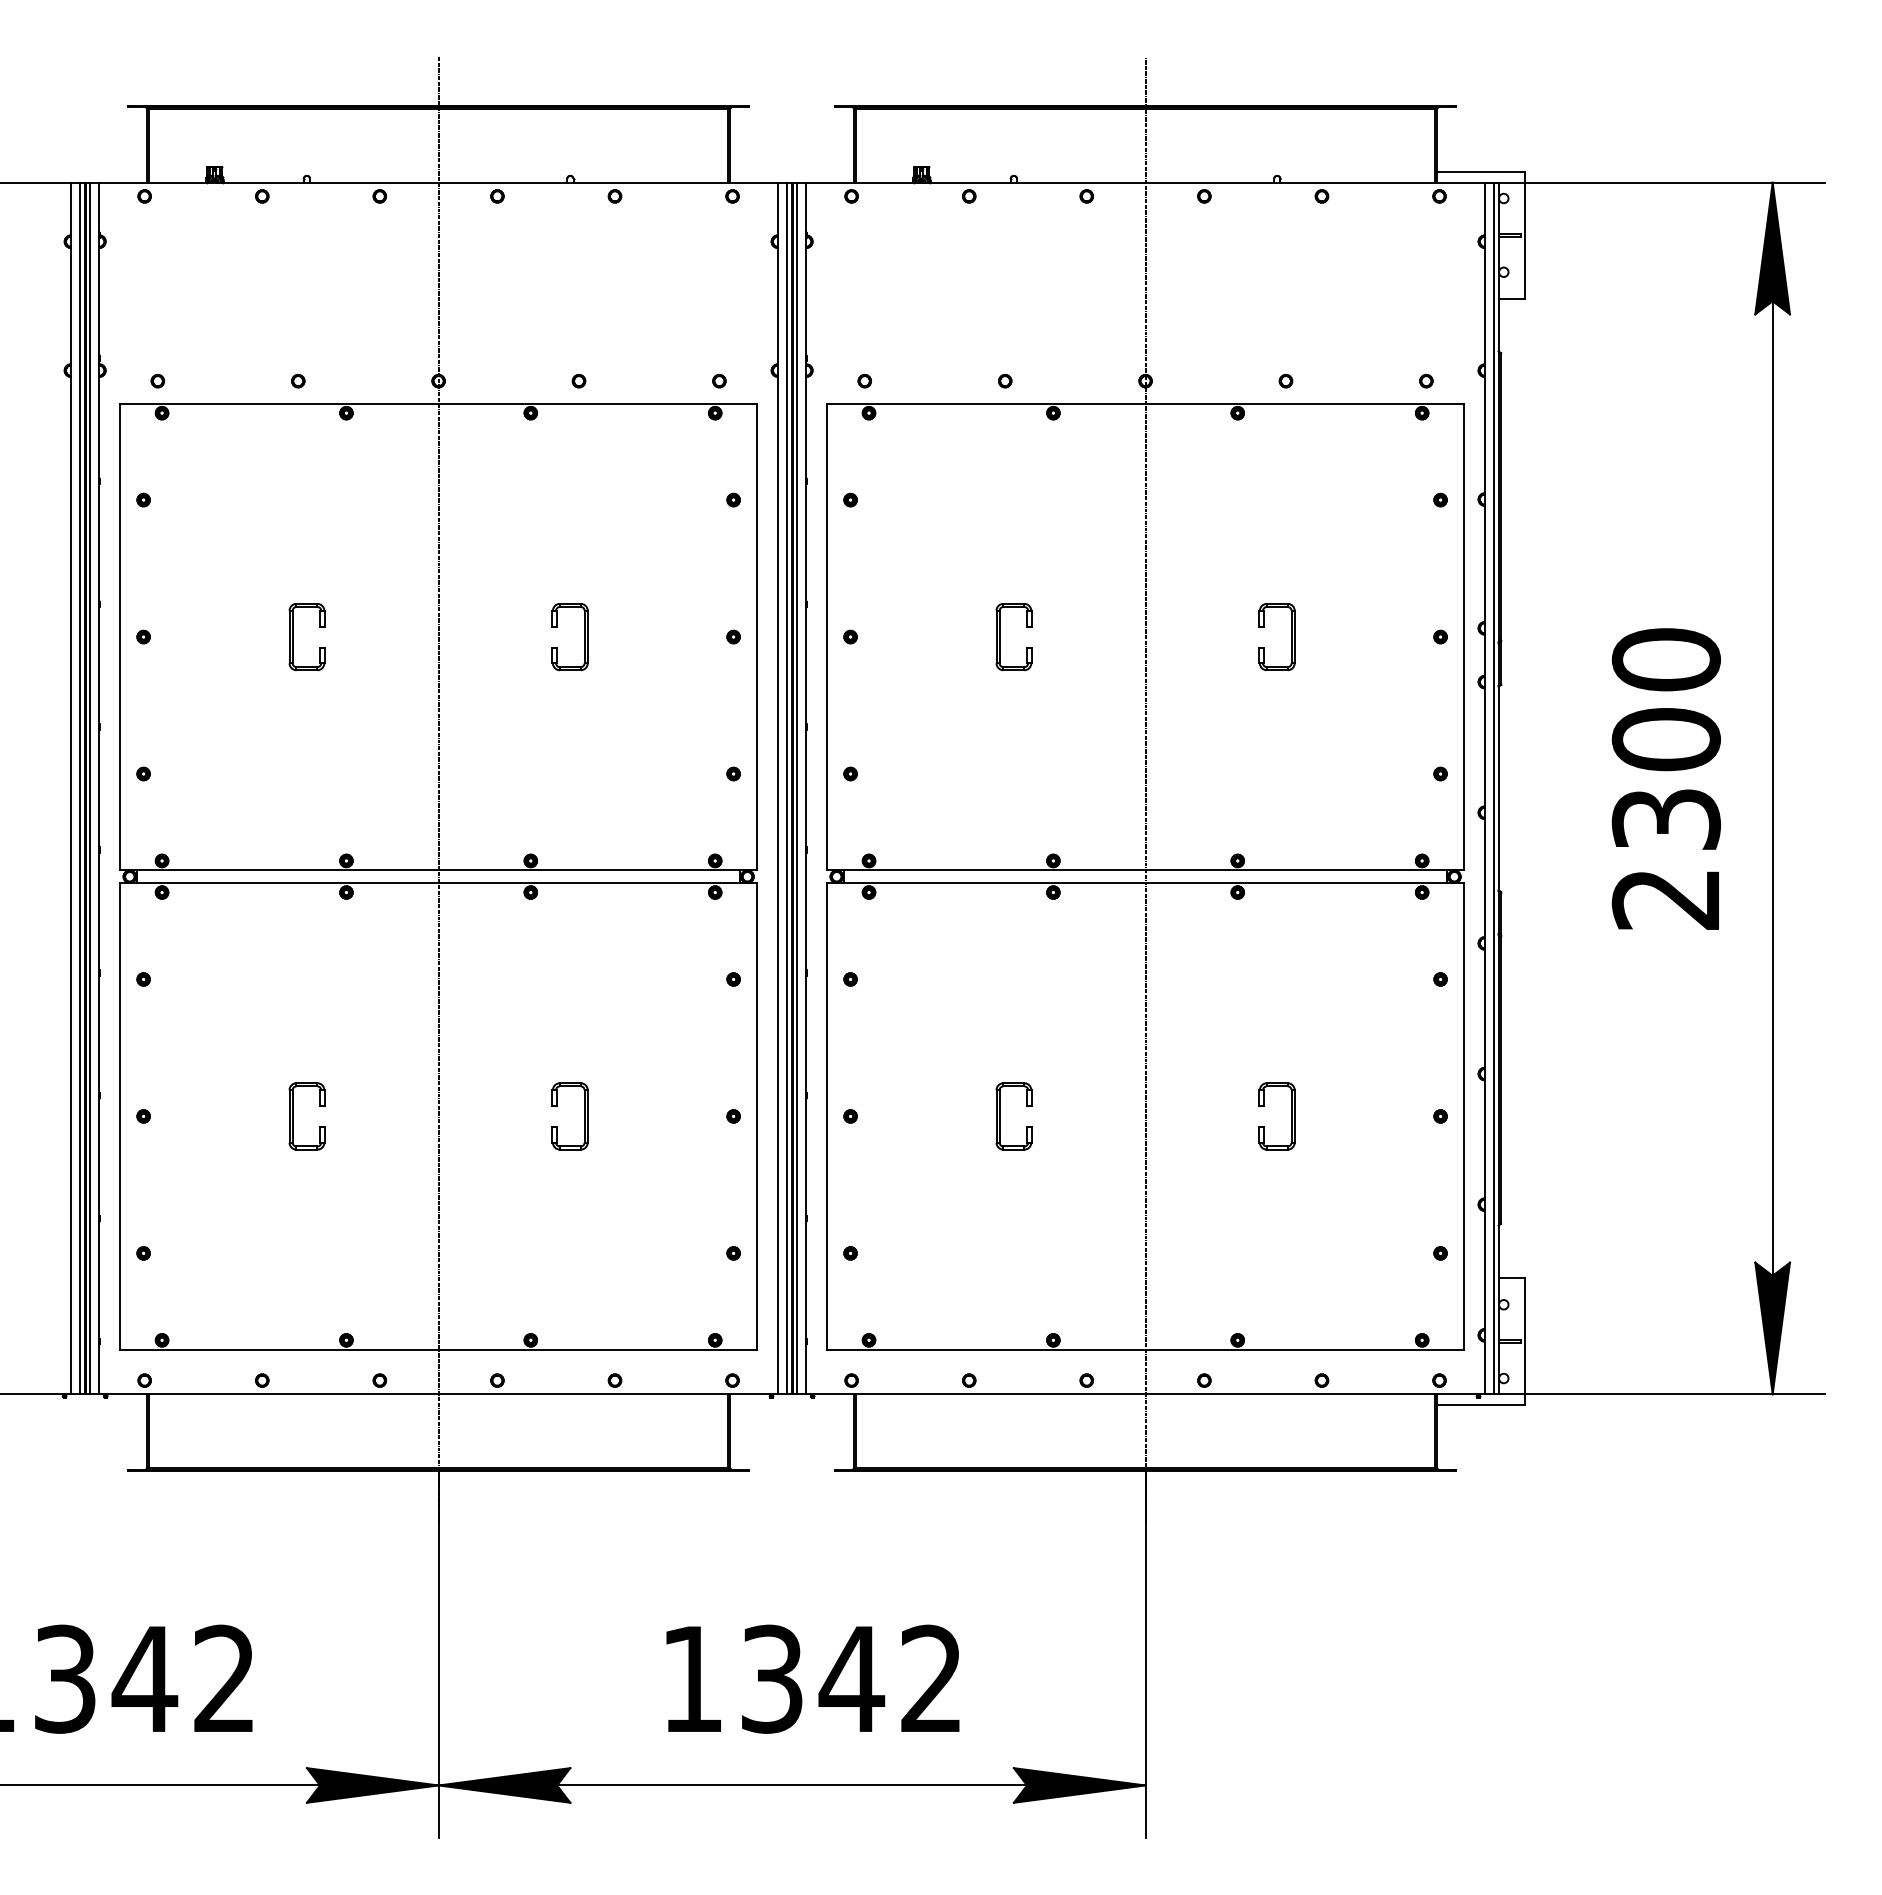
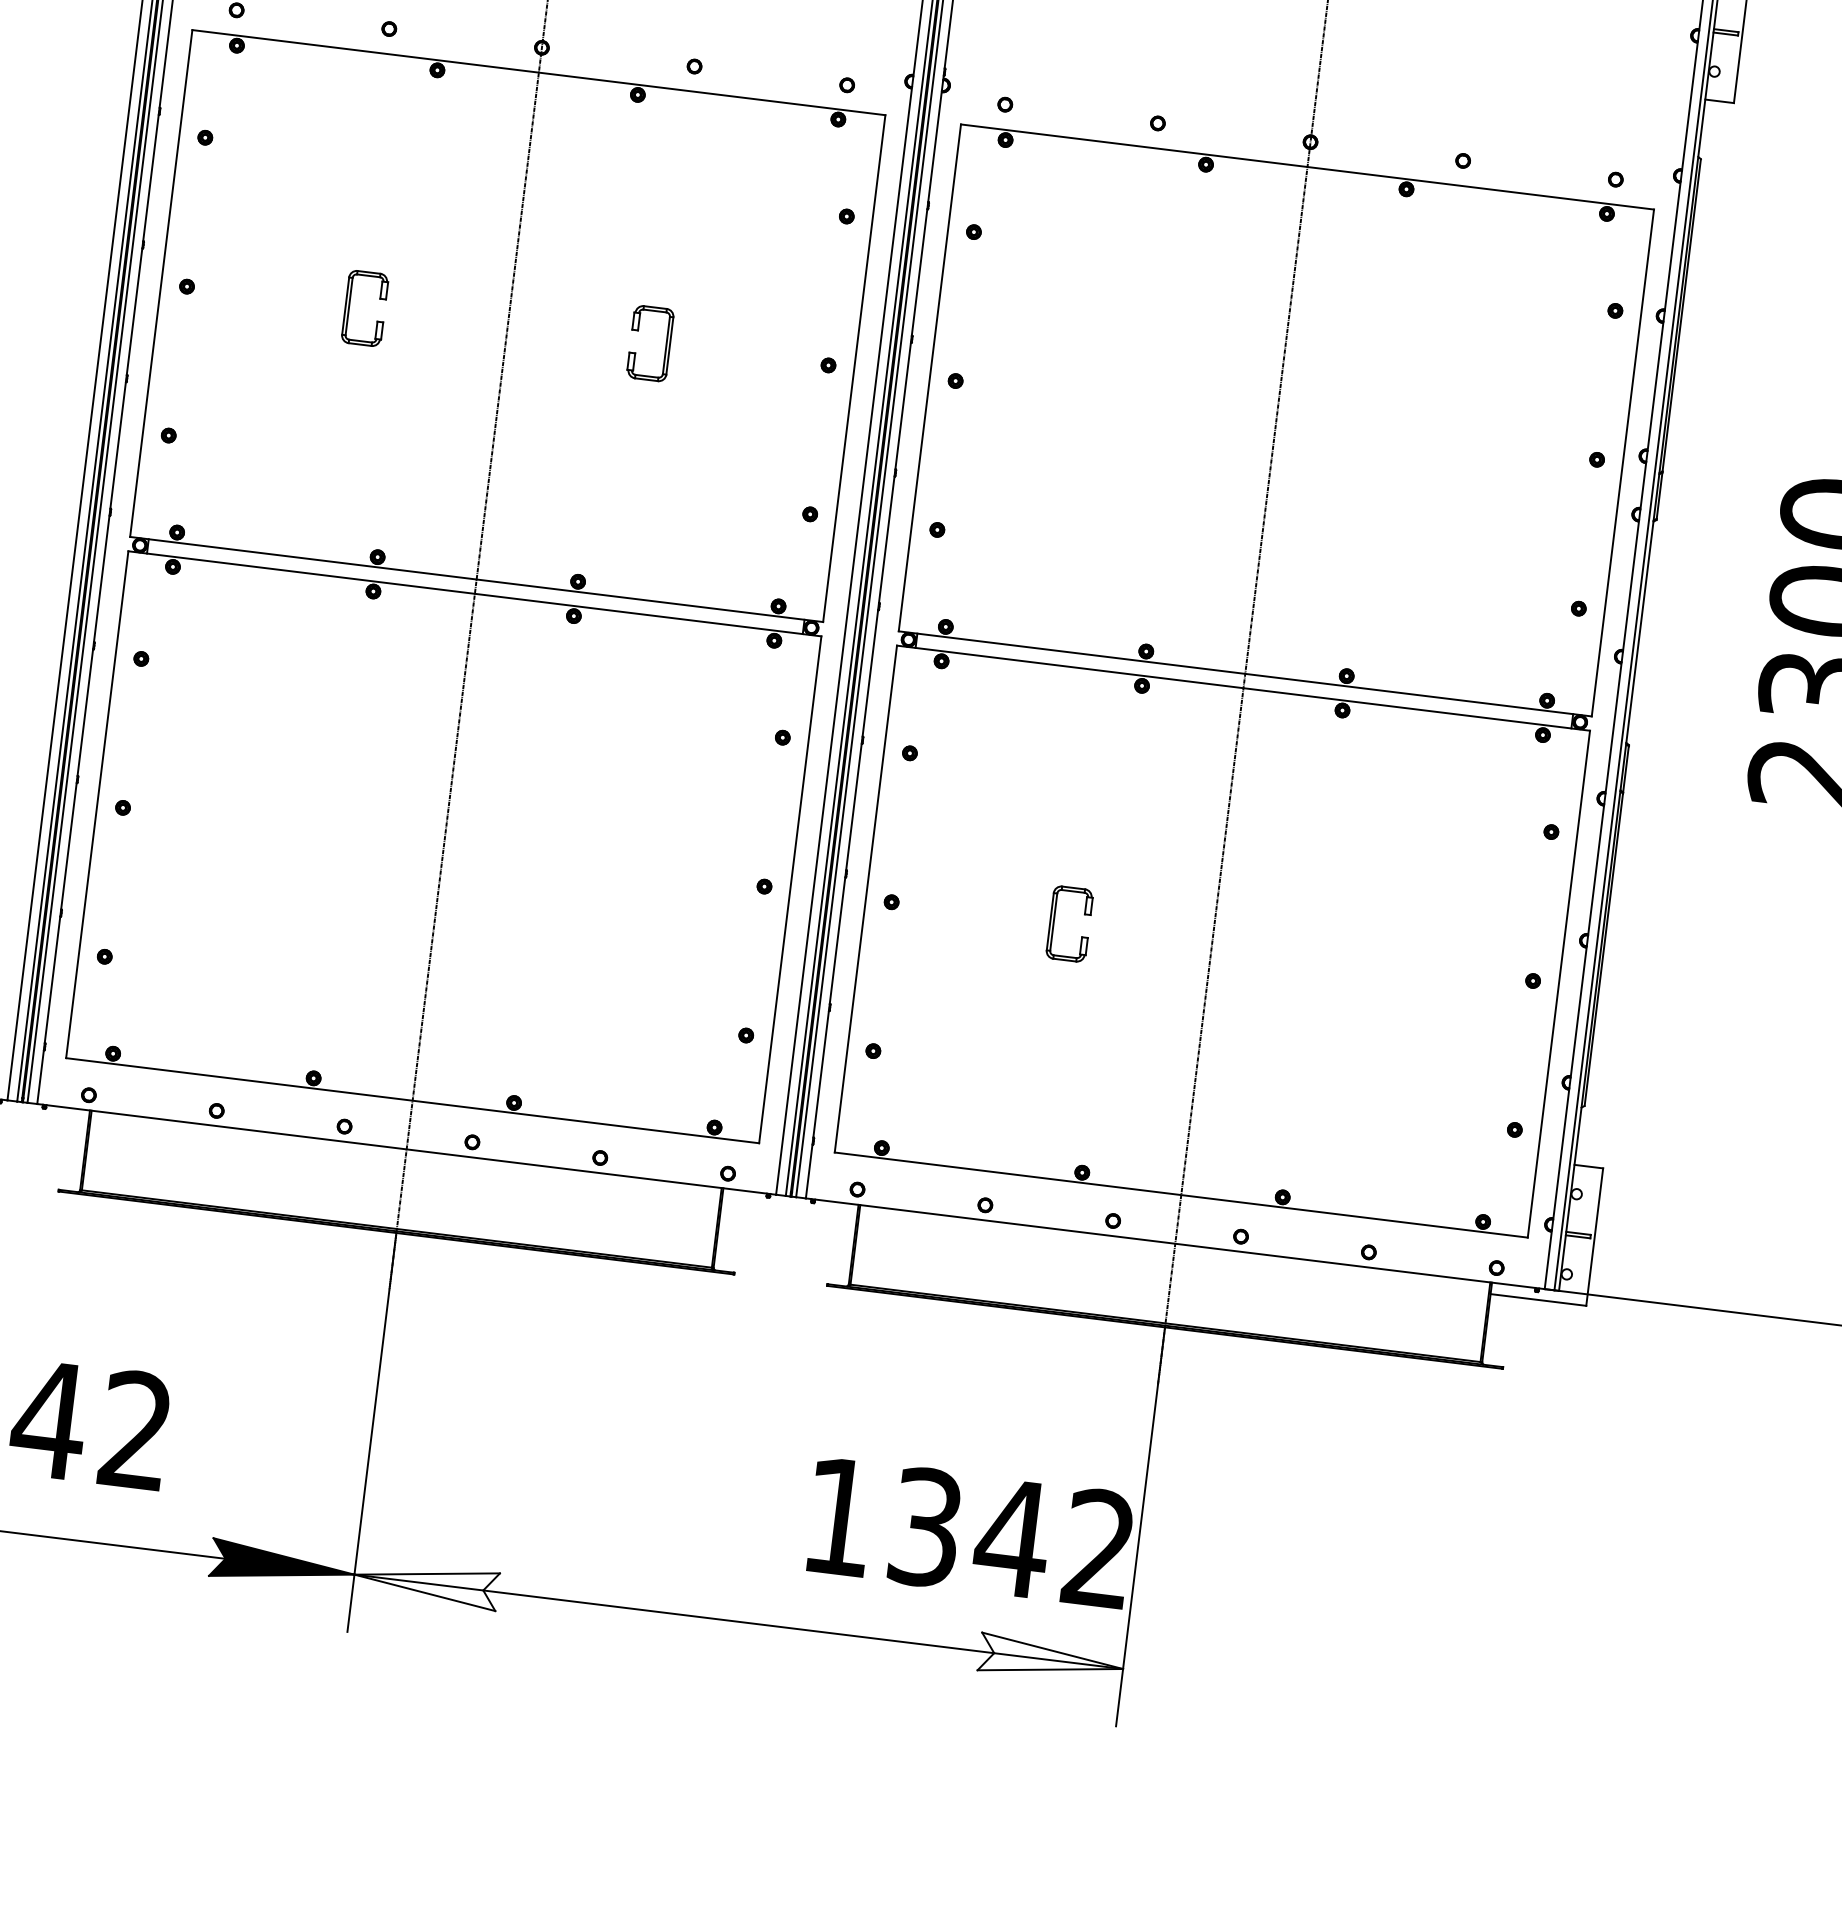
part: (1000, 637) -> (1118, 401), removed
part: (1291, 637) -> (1434, 440), removed
part: (293, 1116) -> (285, 827), removed
part: (584, 1116) -> (602, 866), removed
part: (1291, 1116) -> (1371, 961), removed
text: (812, 1678) -> (969, 1532), moved
fill: (504, 1785) -> (426, 1583), removed
fill: (1079, 1785) -> (1051, 1660), removed

